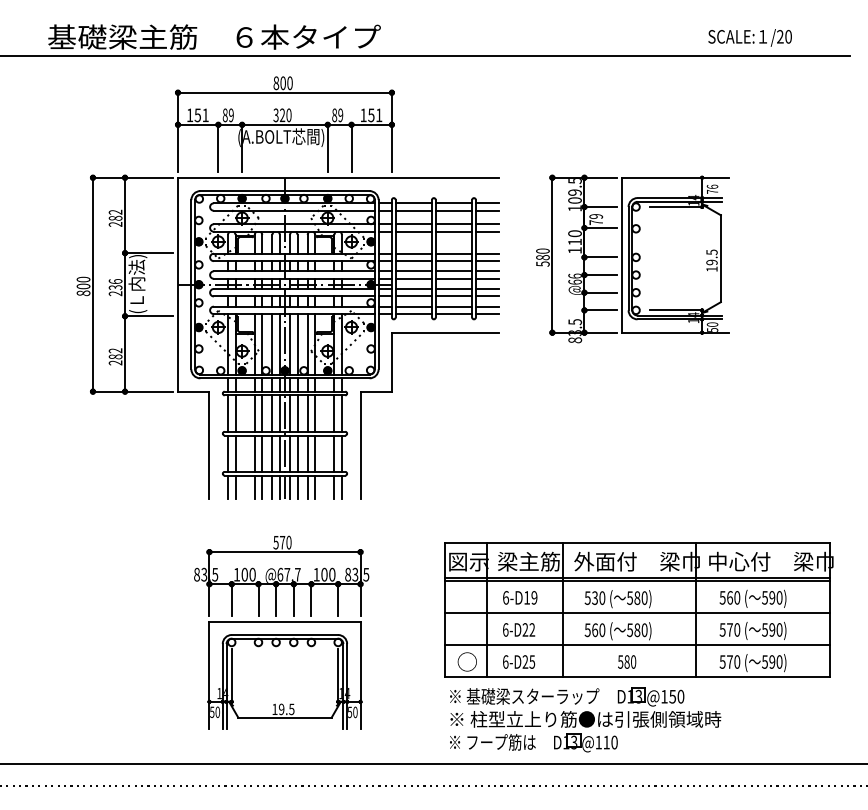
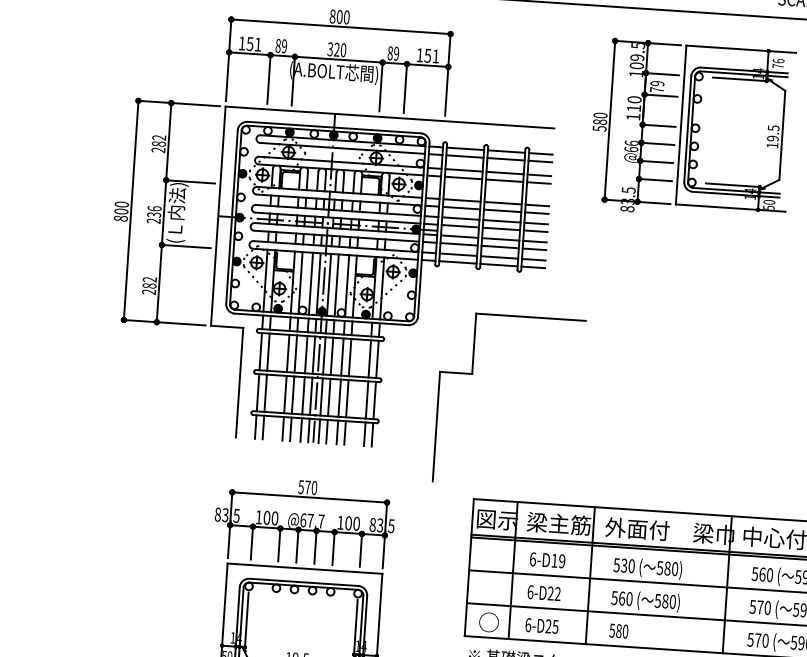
part: (632, 258) -> (691, 129), moved
part: (392, 392) -> (472, 374), moved
text: (627, 661) -> (619, 630), moved

